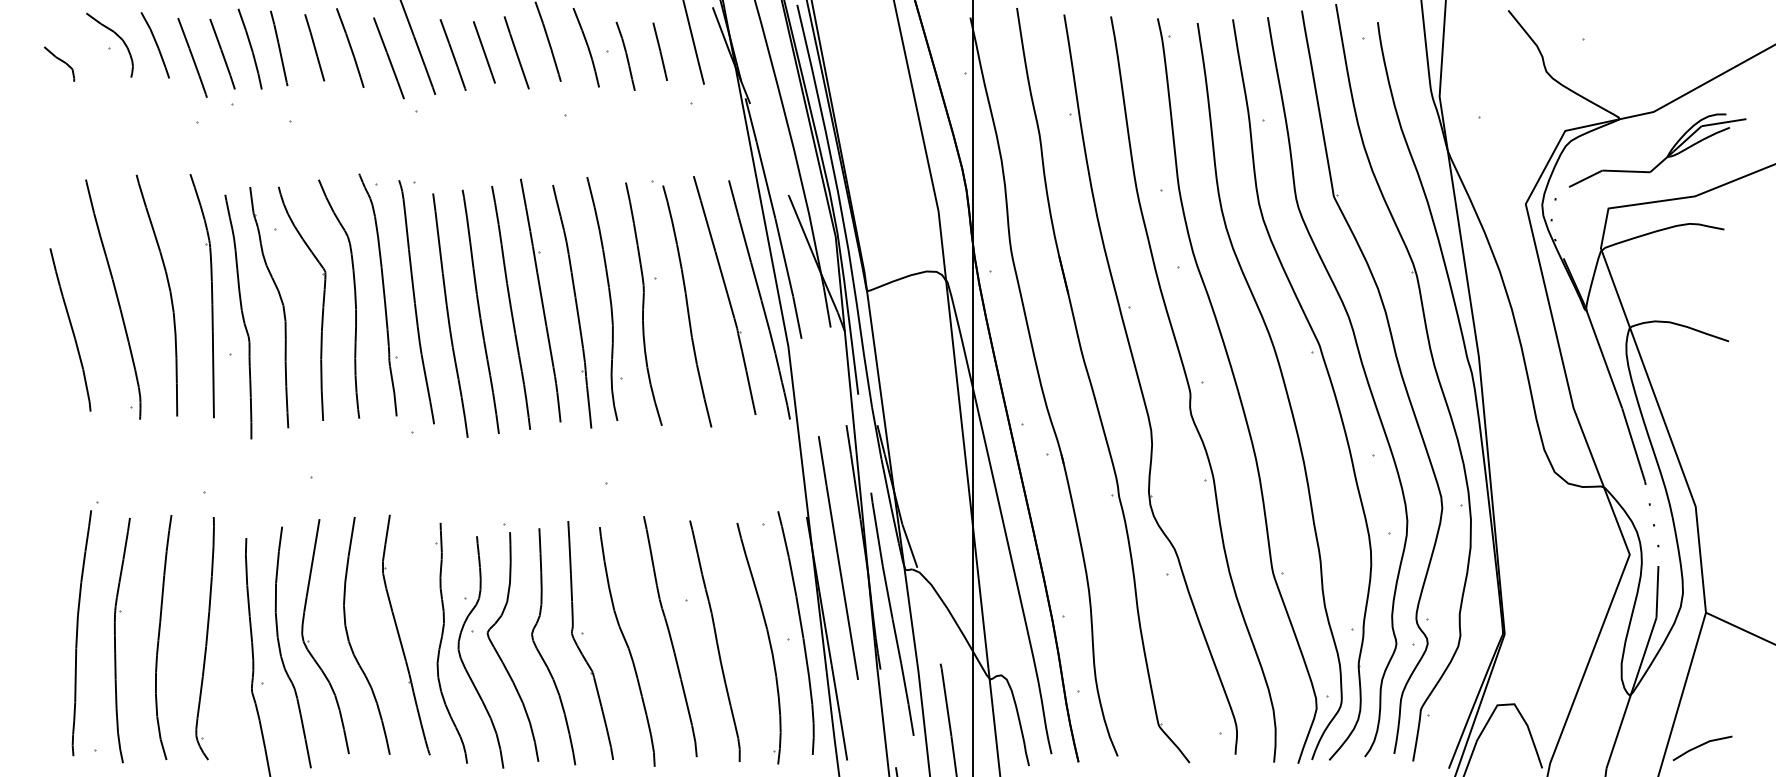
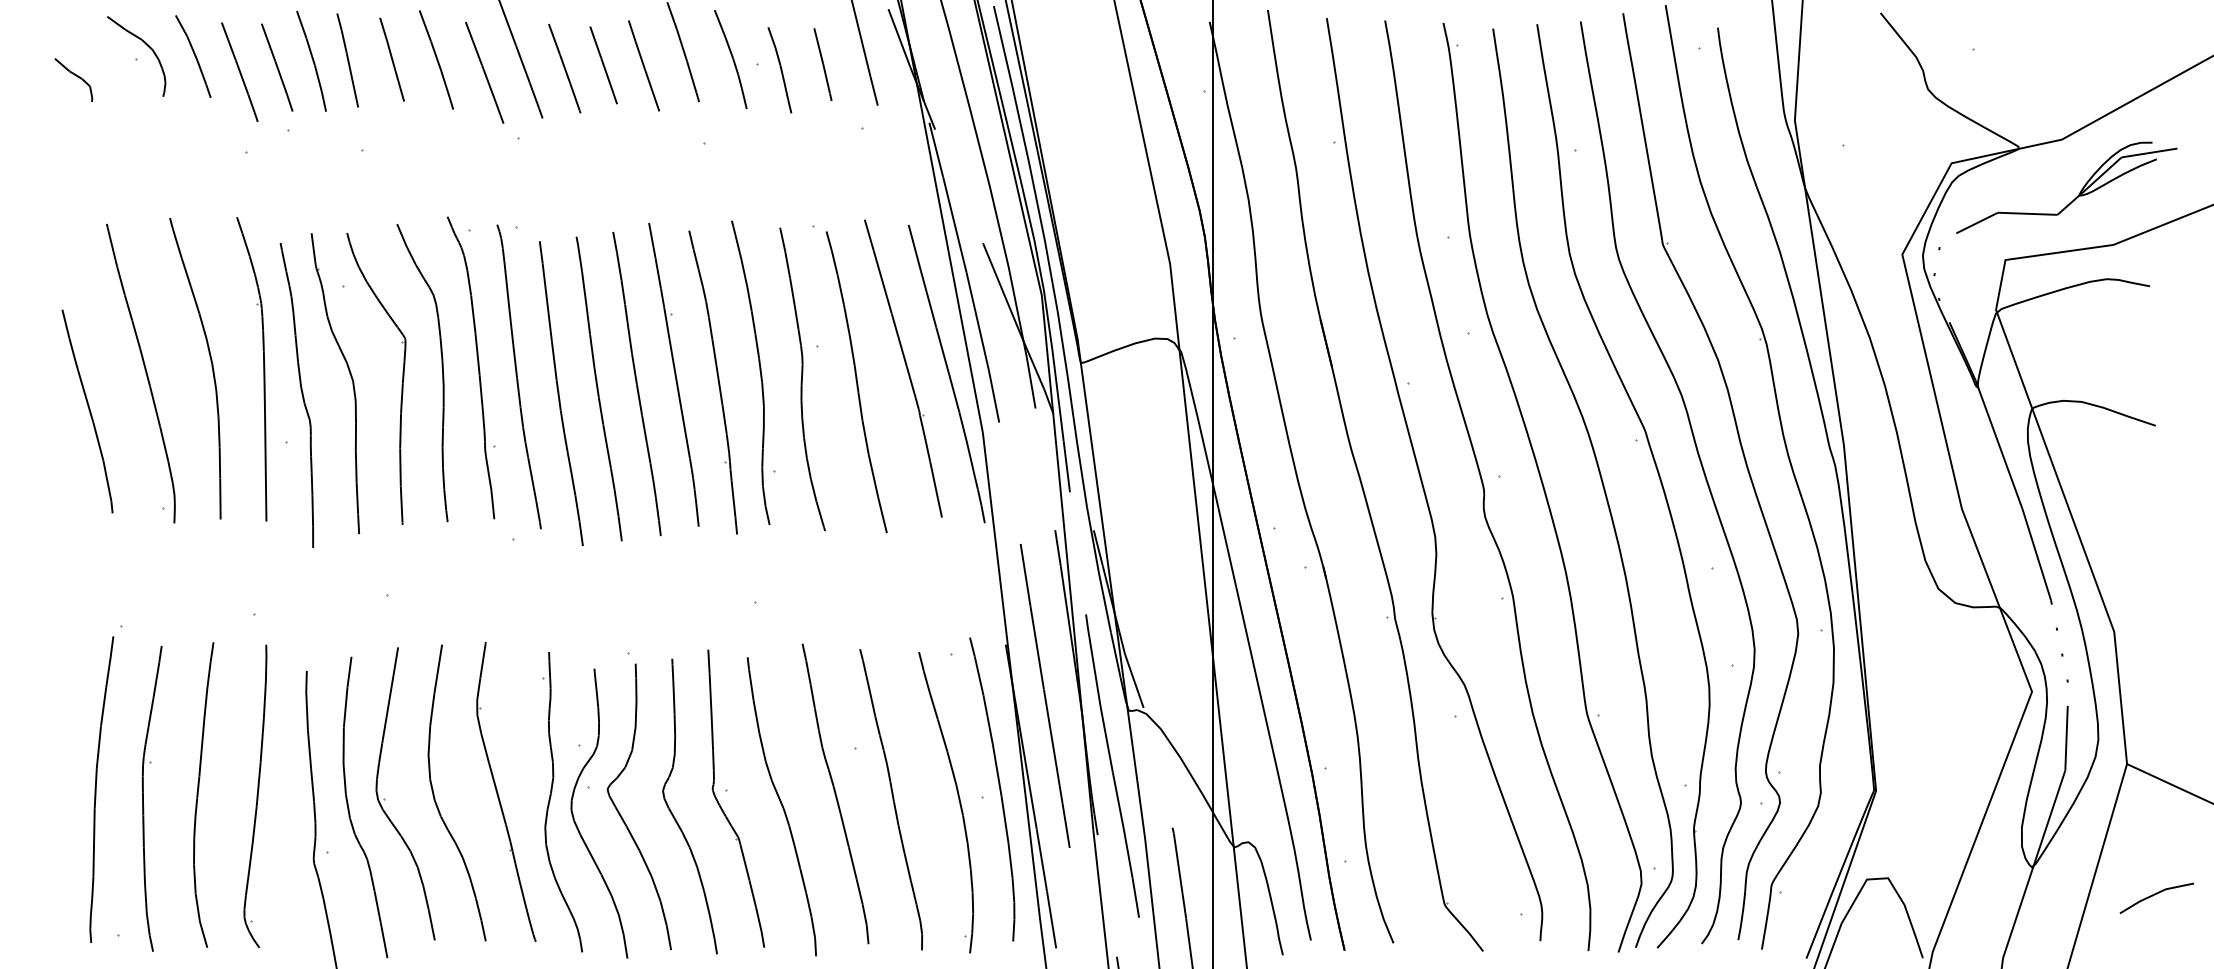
line: (1701, 746) -> (2155, 895), moved

